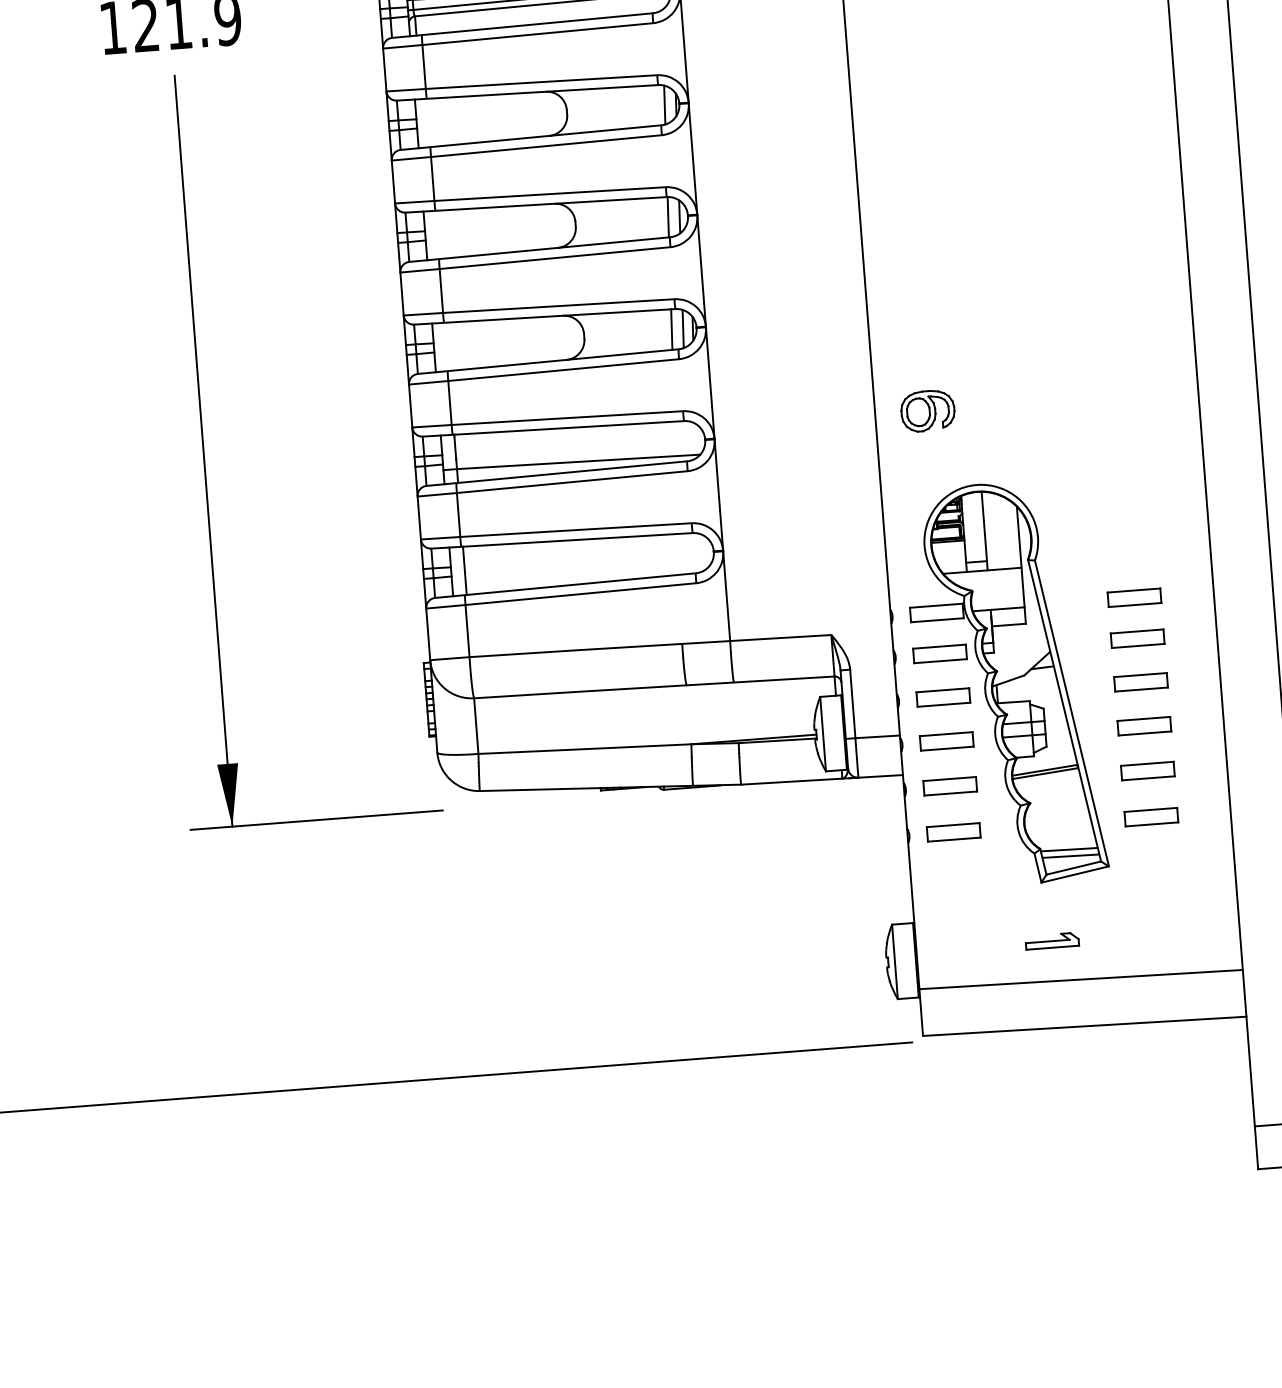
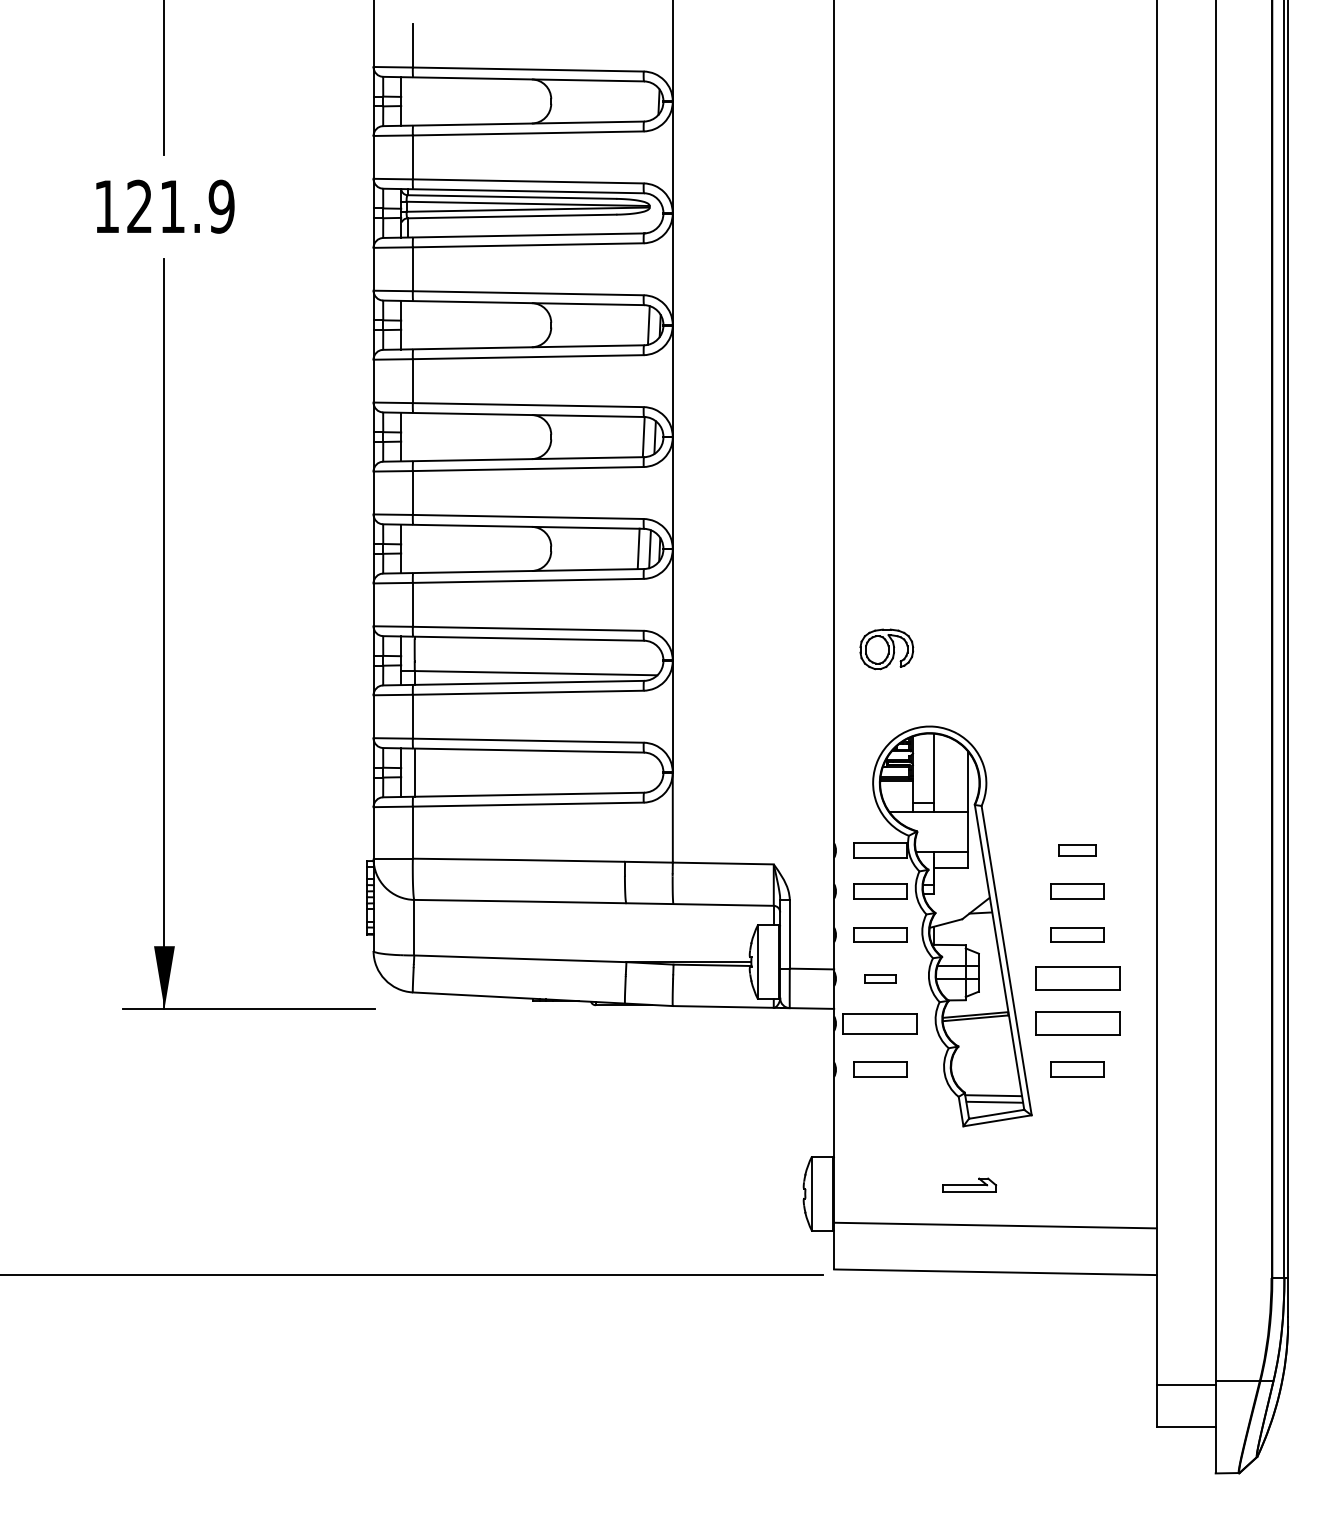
part: (1134, 597) -> (1077, 850), size x0.7
part: (1144, 725) -> (1077, 978), size x1.6
part: (947, 741) -> (880, 978), size x0.6
part: (1147, 770) -> (1077, 1023), size x1.6
part: (950, 786) -> (880, 1023), size x1.4

